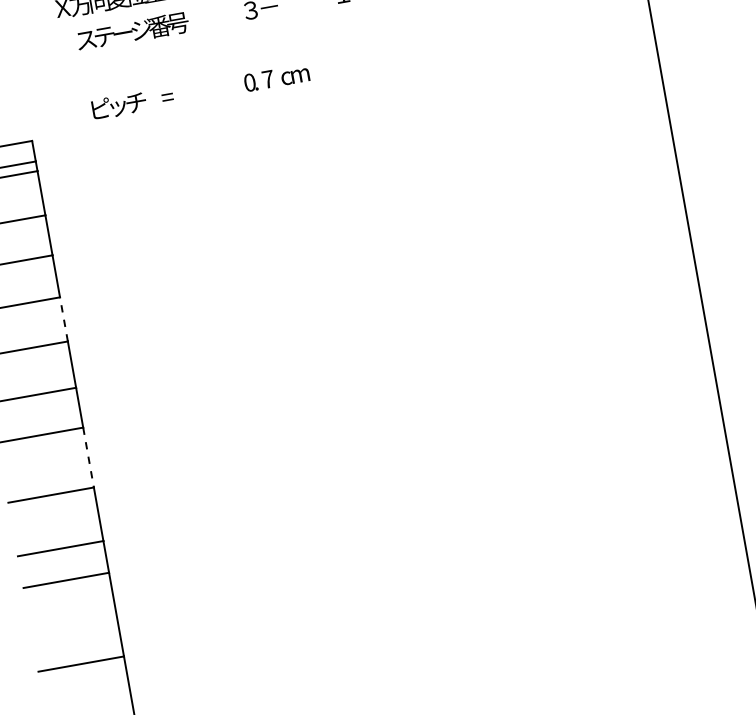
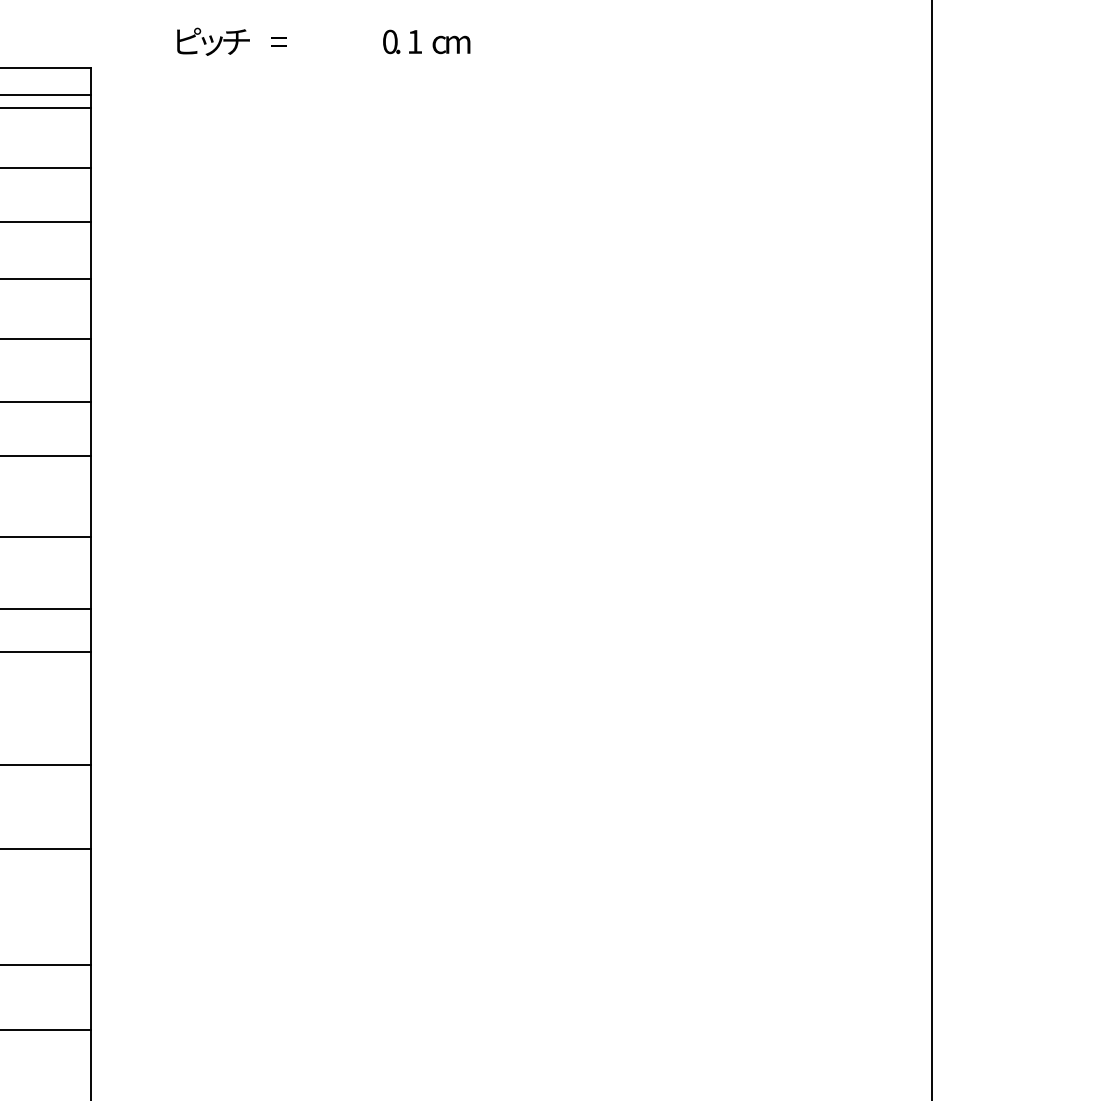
text: (267, 79) -> (414, 41), 7 -> 1
line: (64, 319) -> (91, 309), dashed -> solid
line: (88, 457) -> (91, 496), dashed -> solid

